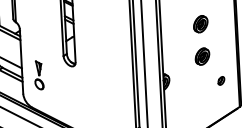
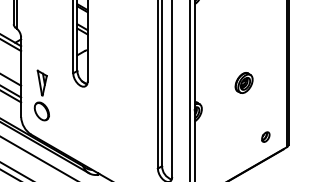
part: (200, 23) -> (243, 42), removed
part: (38, 75) -> (41, 95), size x1.43
part: (221, 80) -> (265, 136), moved

